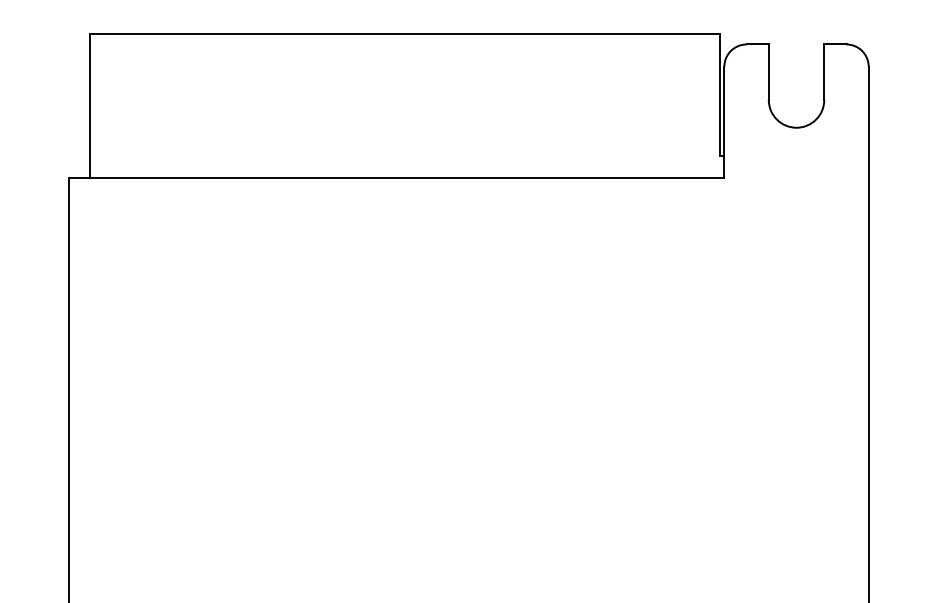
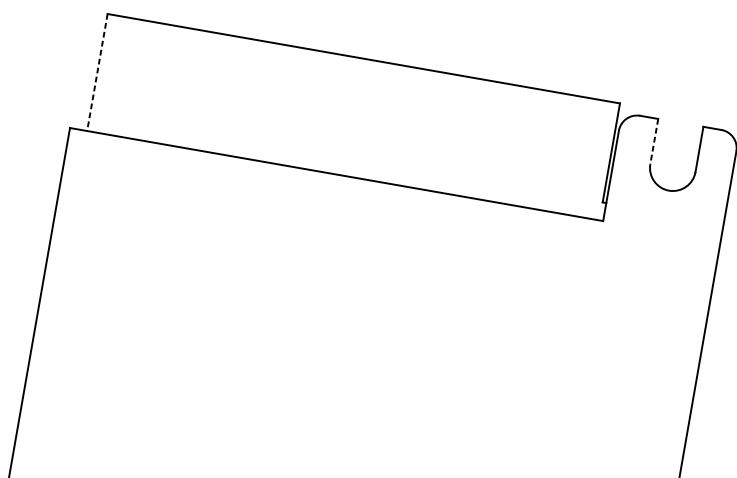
line: (768, 72) -> (654, 141), solid -> dashed
line: (90, 105) -> (97, 72), solid -> dashed

